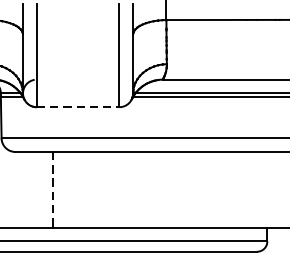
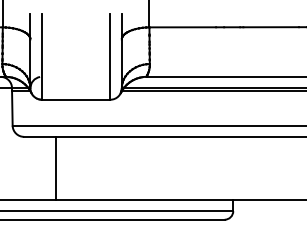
line: (78, 106) -> (76, 99), dashed -> solid
line: (53, 190) -> (55, 168), dashed -> solid

